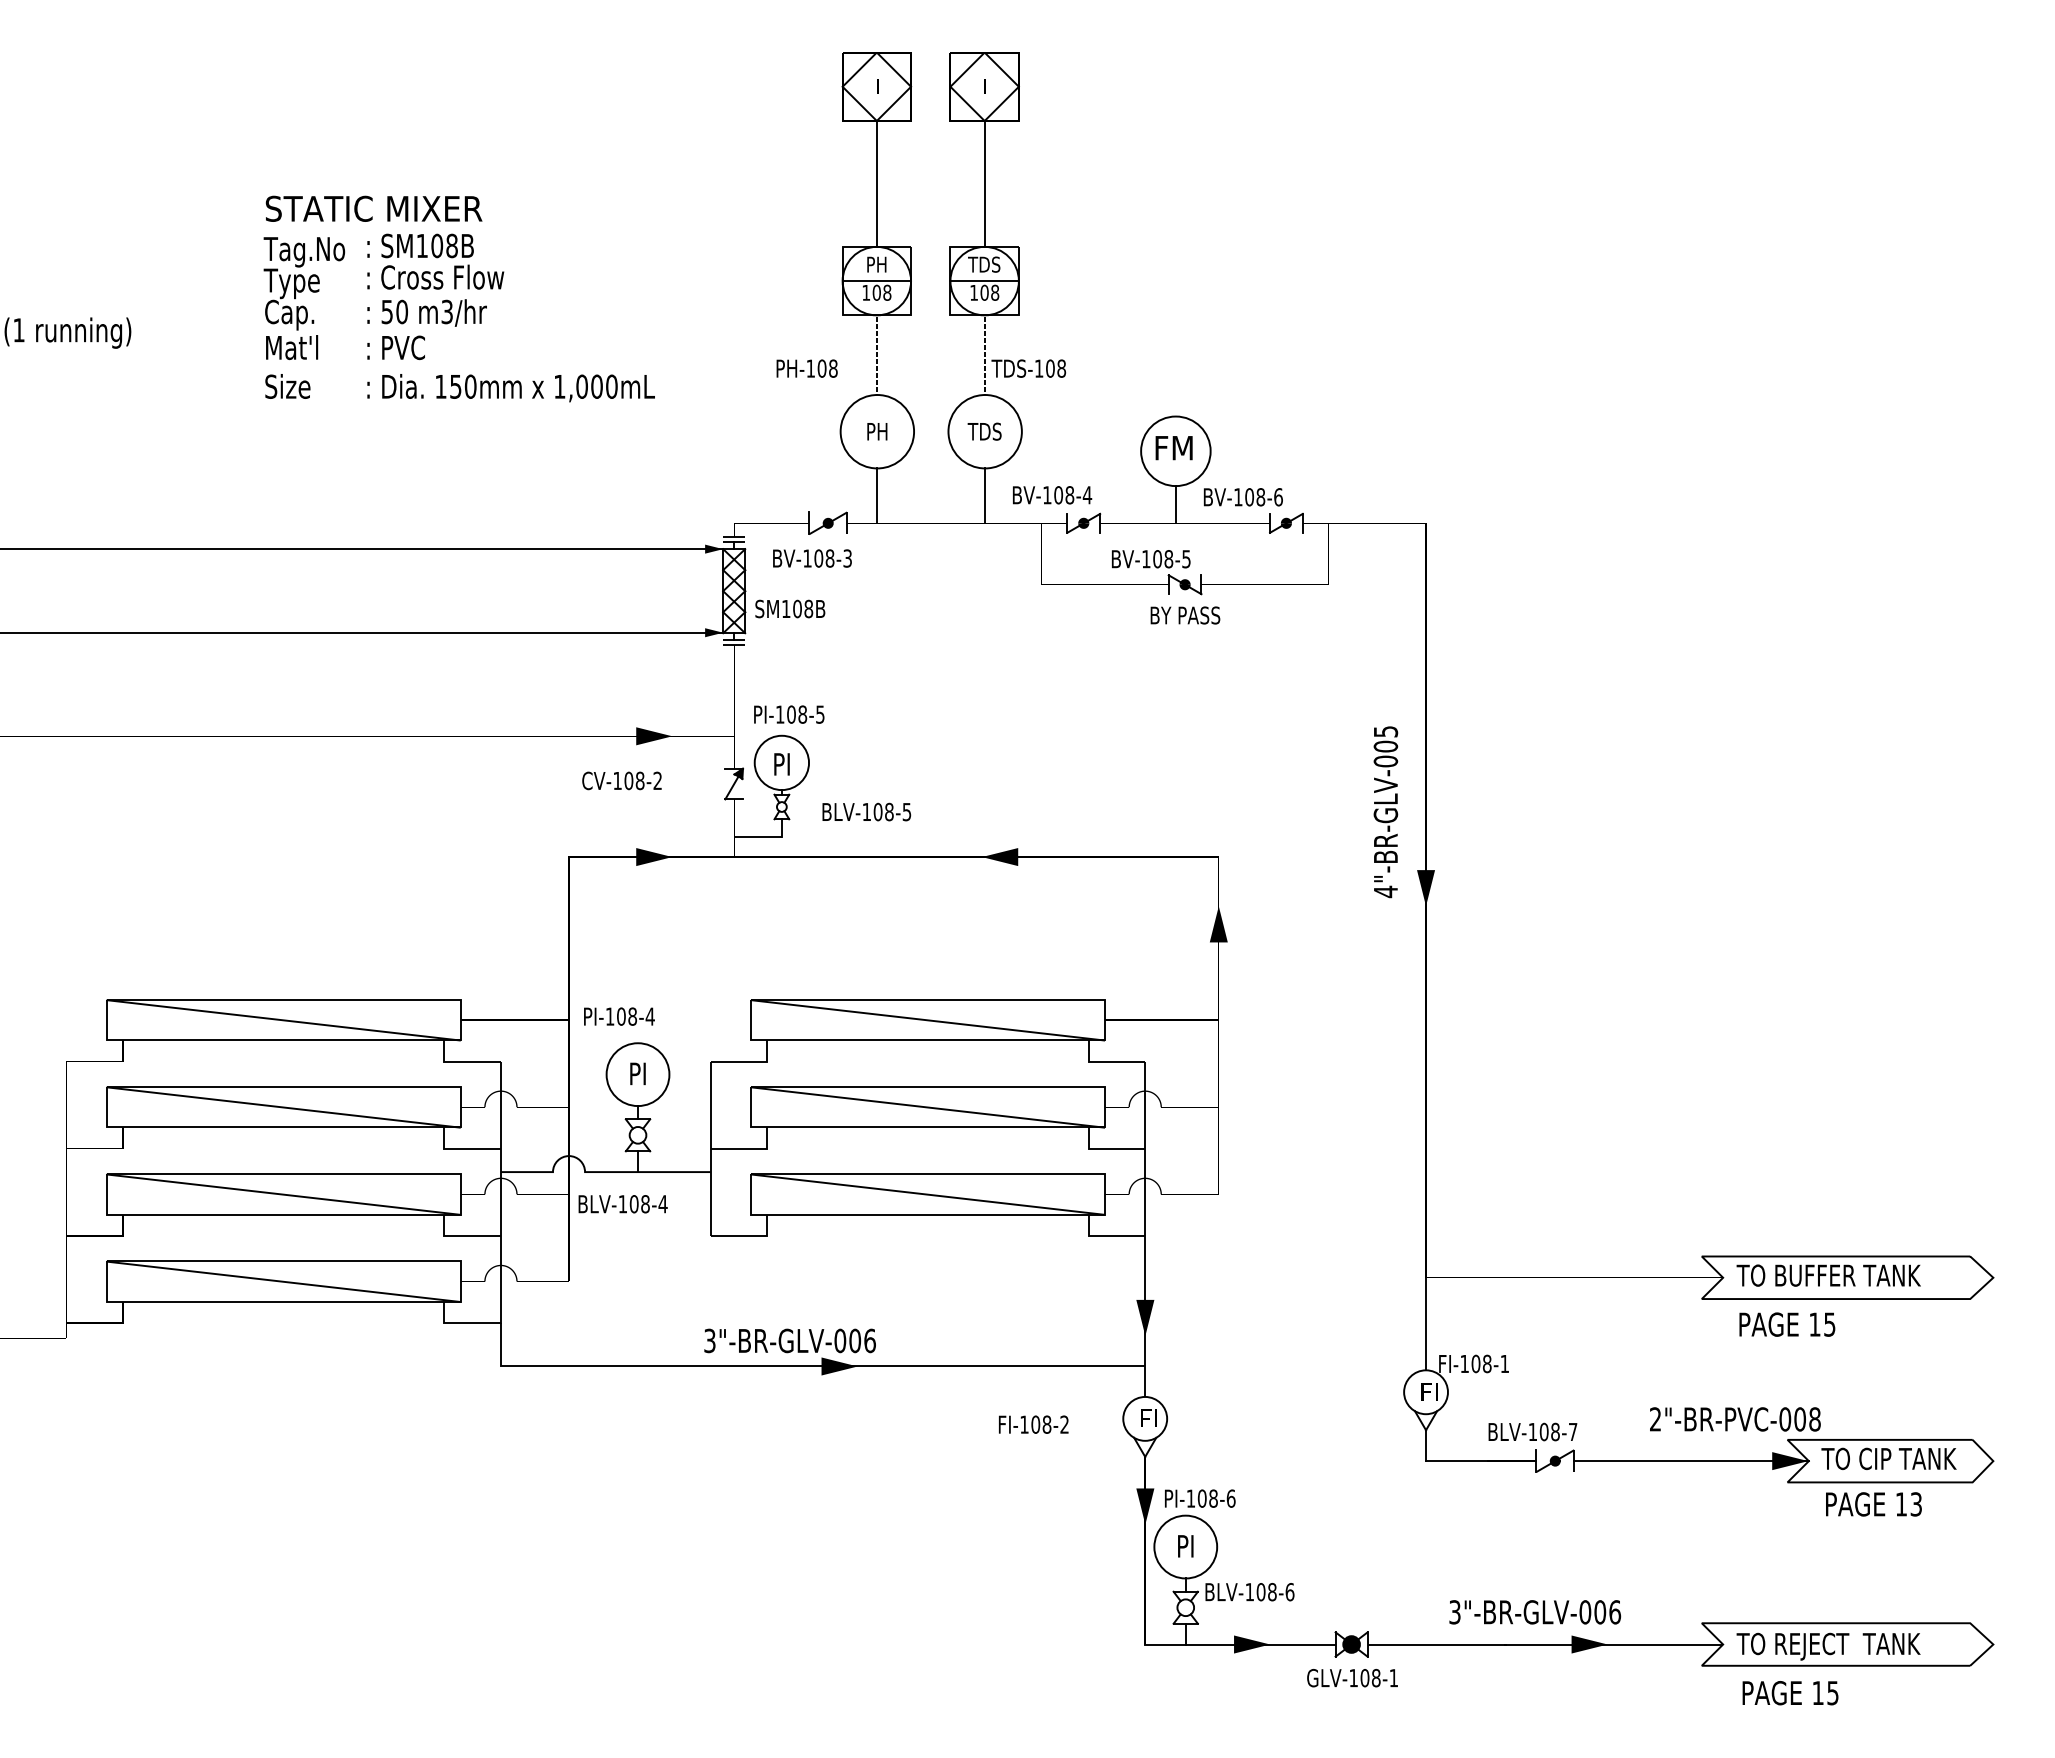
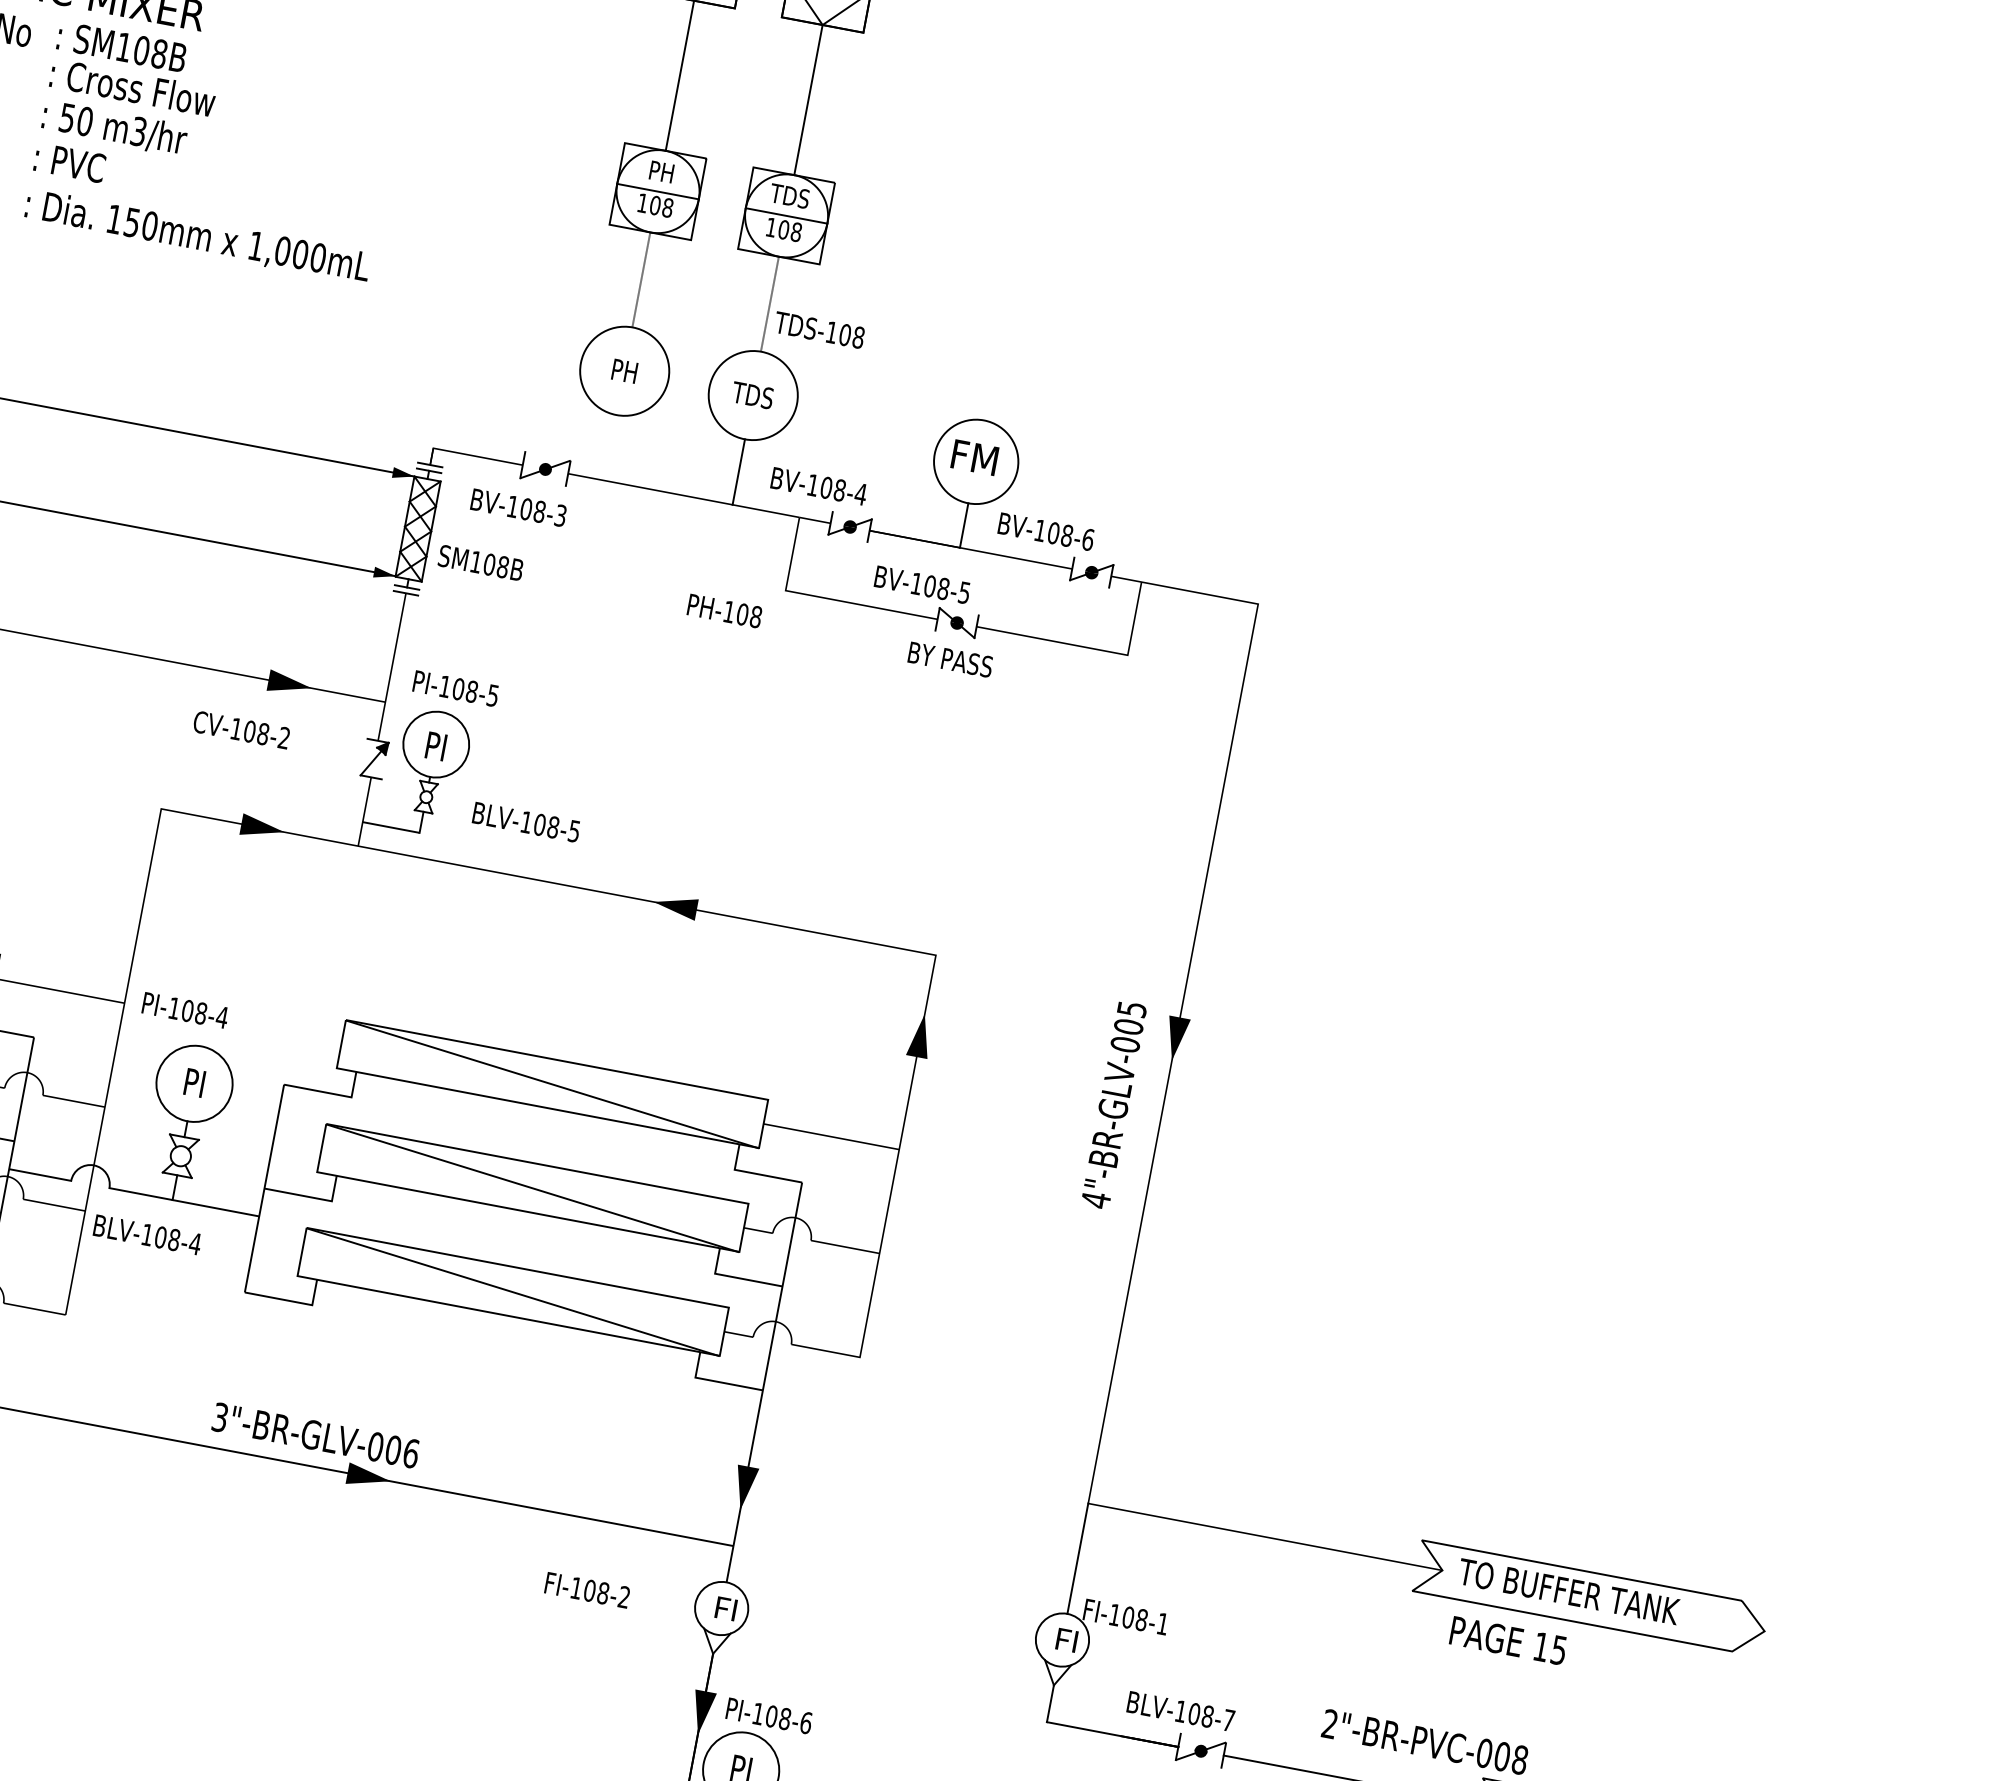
text: (806, 368) -> (724, 610), moved
line: (877, 495) -> (610, 447), removed
text: (1385, 812) -> (1113, 1105), moved

